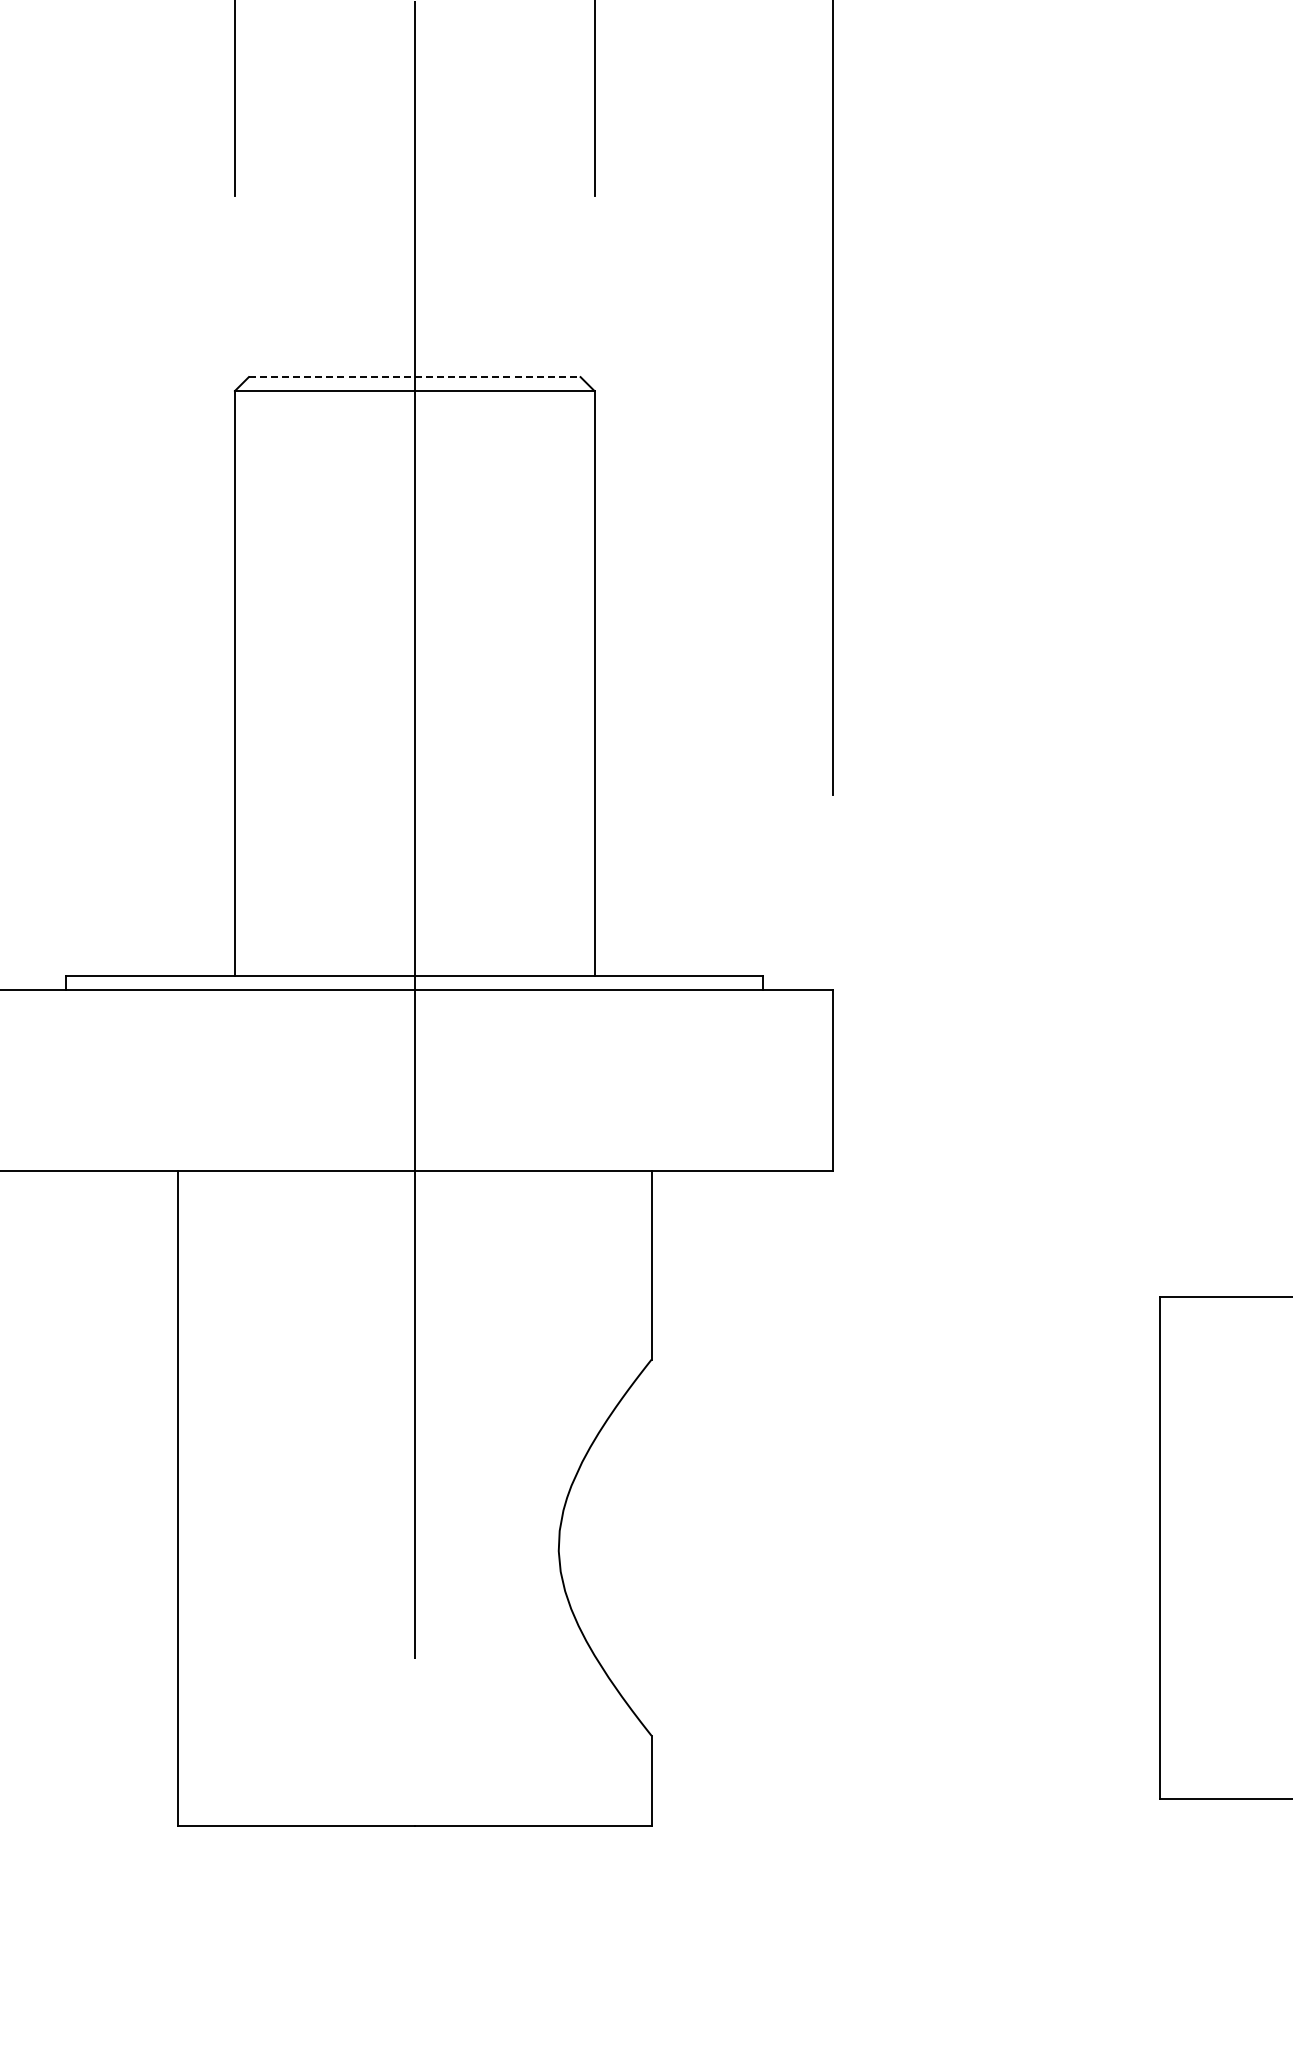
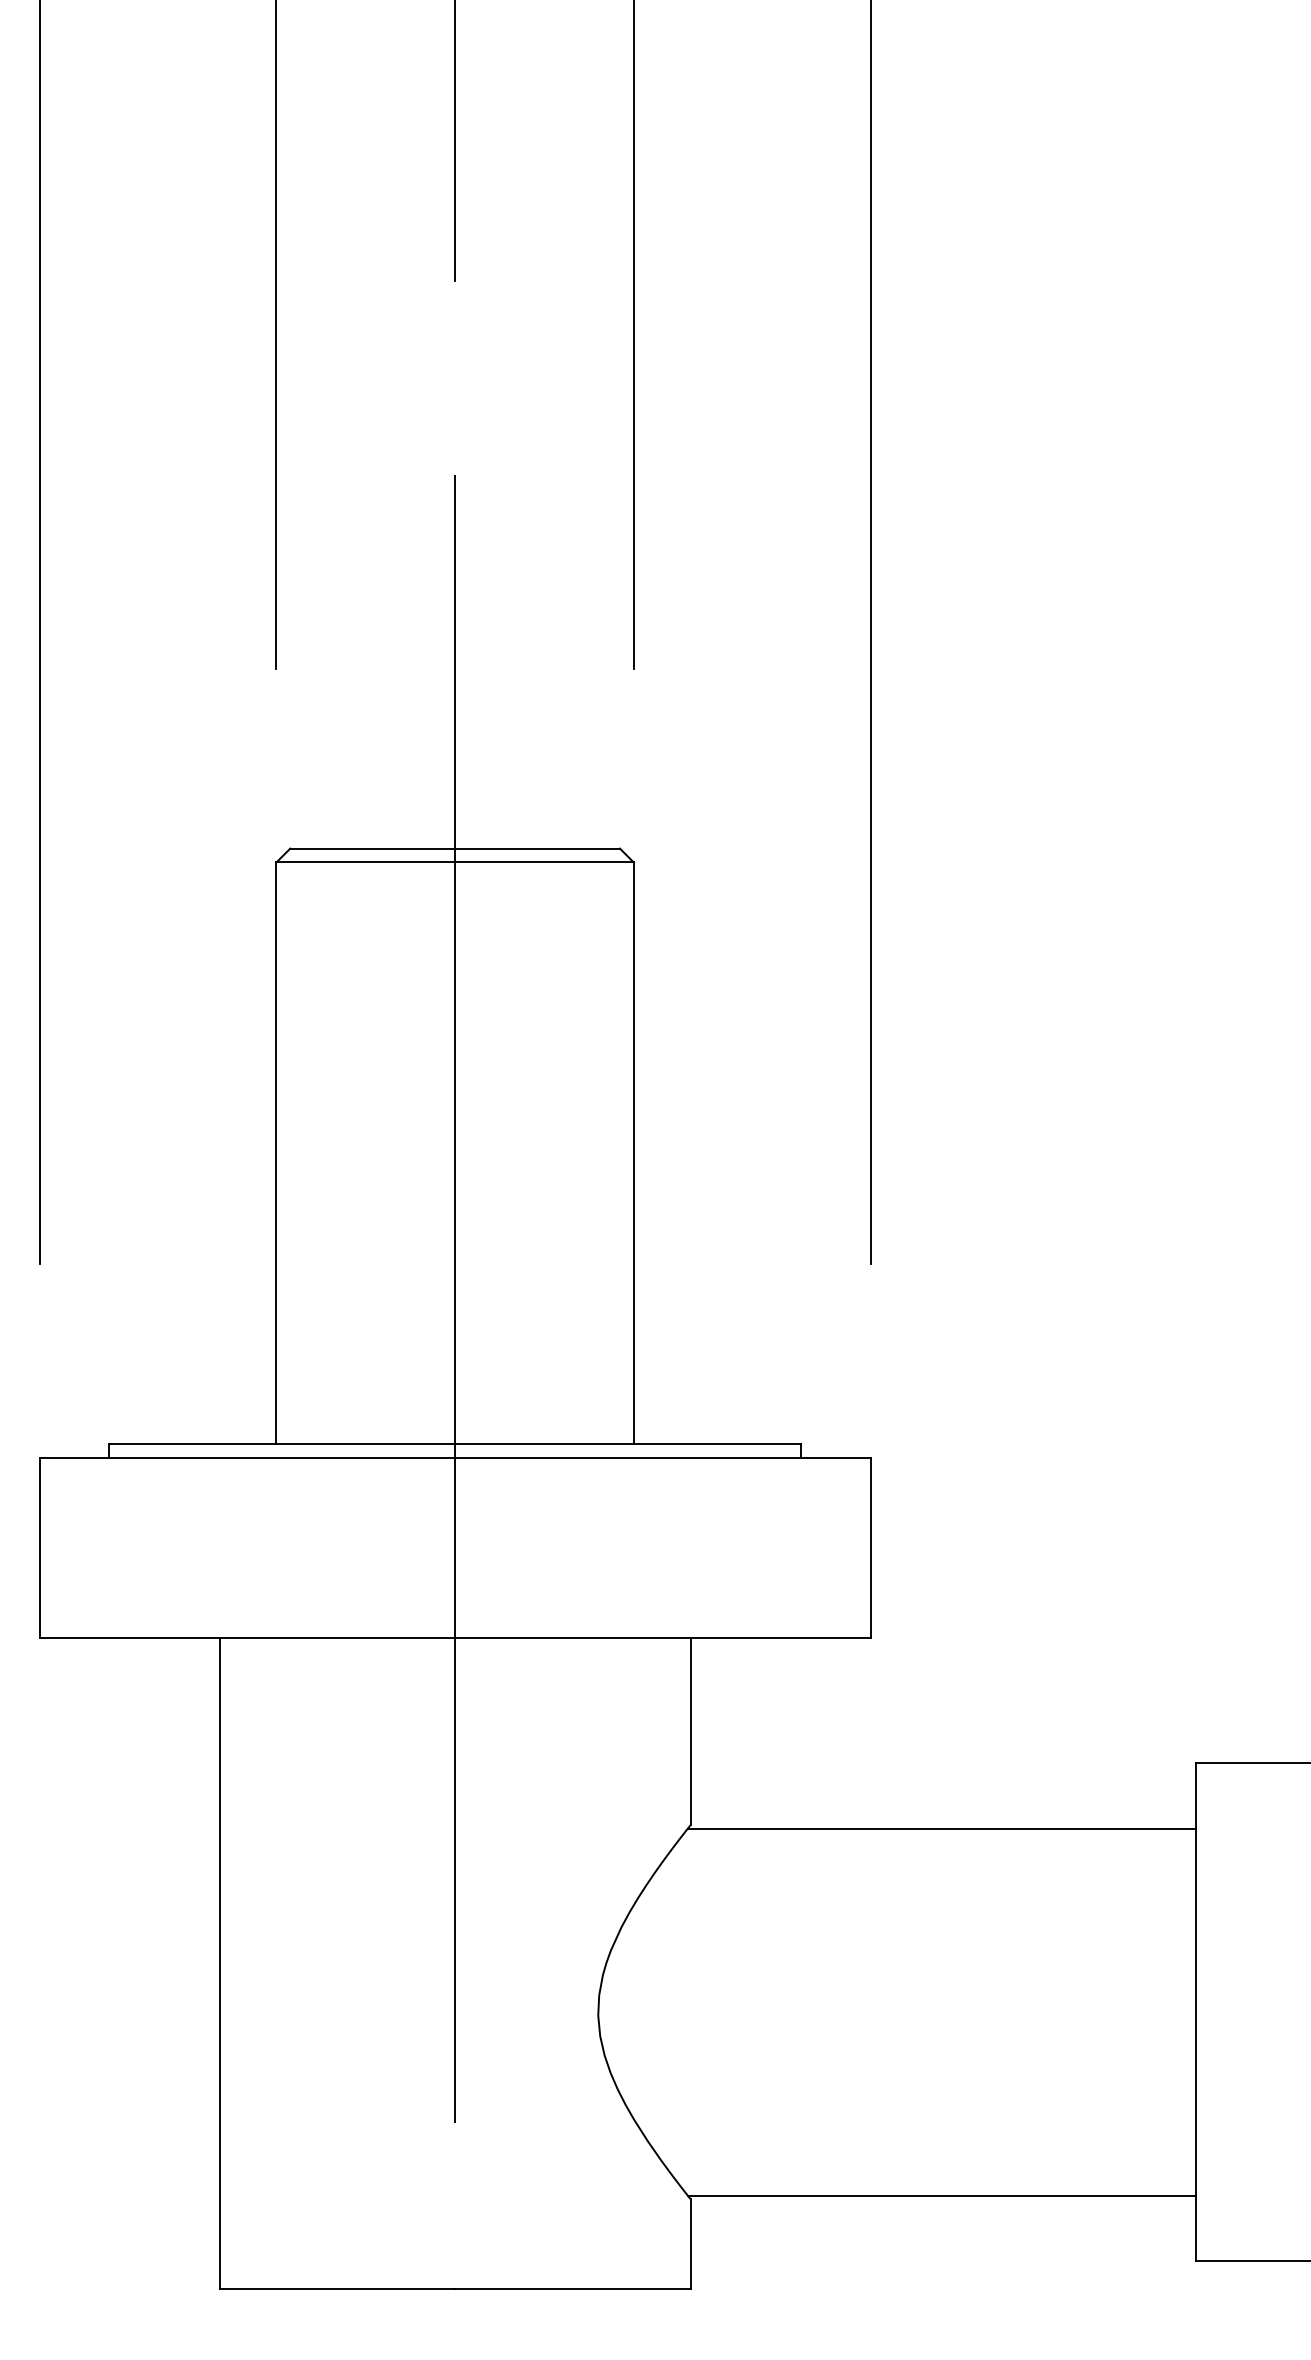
line: (415, 376) -> (455, 848), dashed -> solid
line: (904, 1362) -> (941, 1828), added
line: (904, 1732) -> (941, 2195), added

